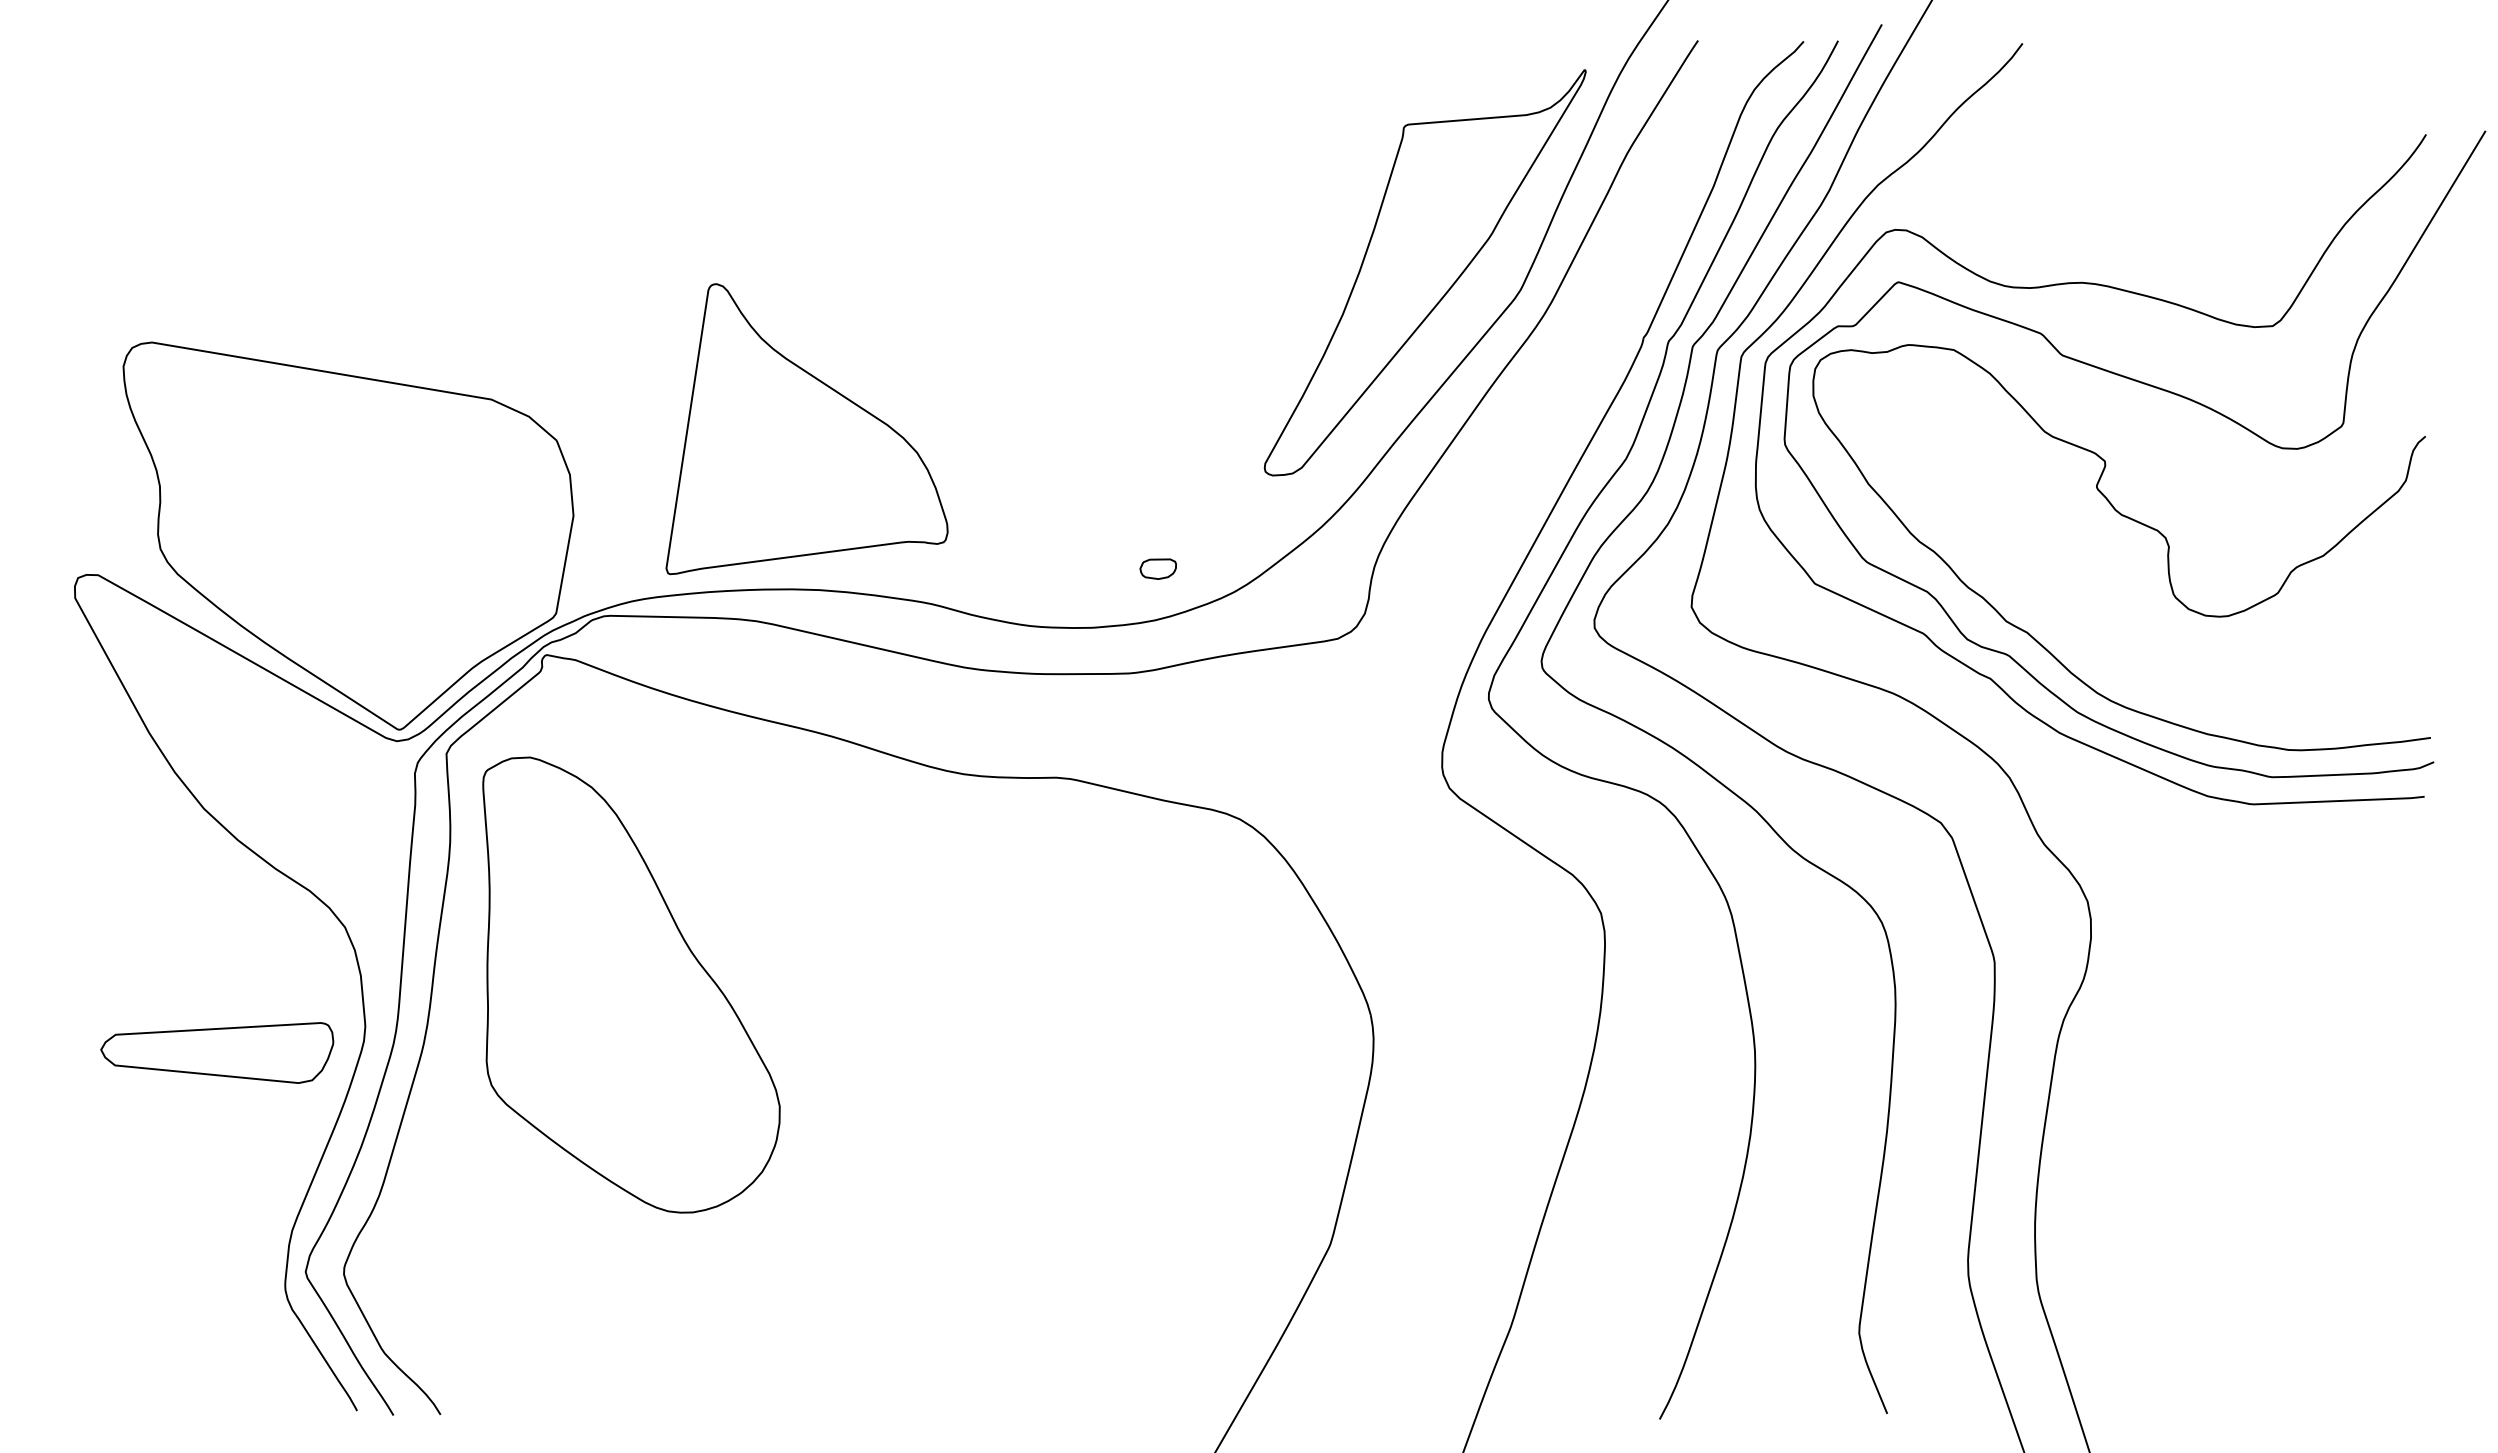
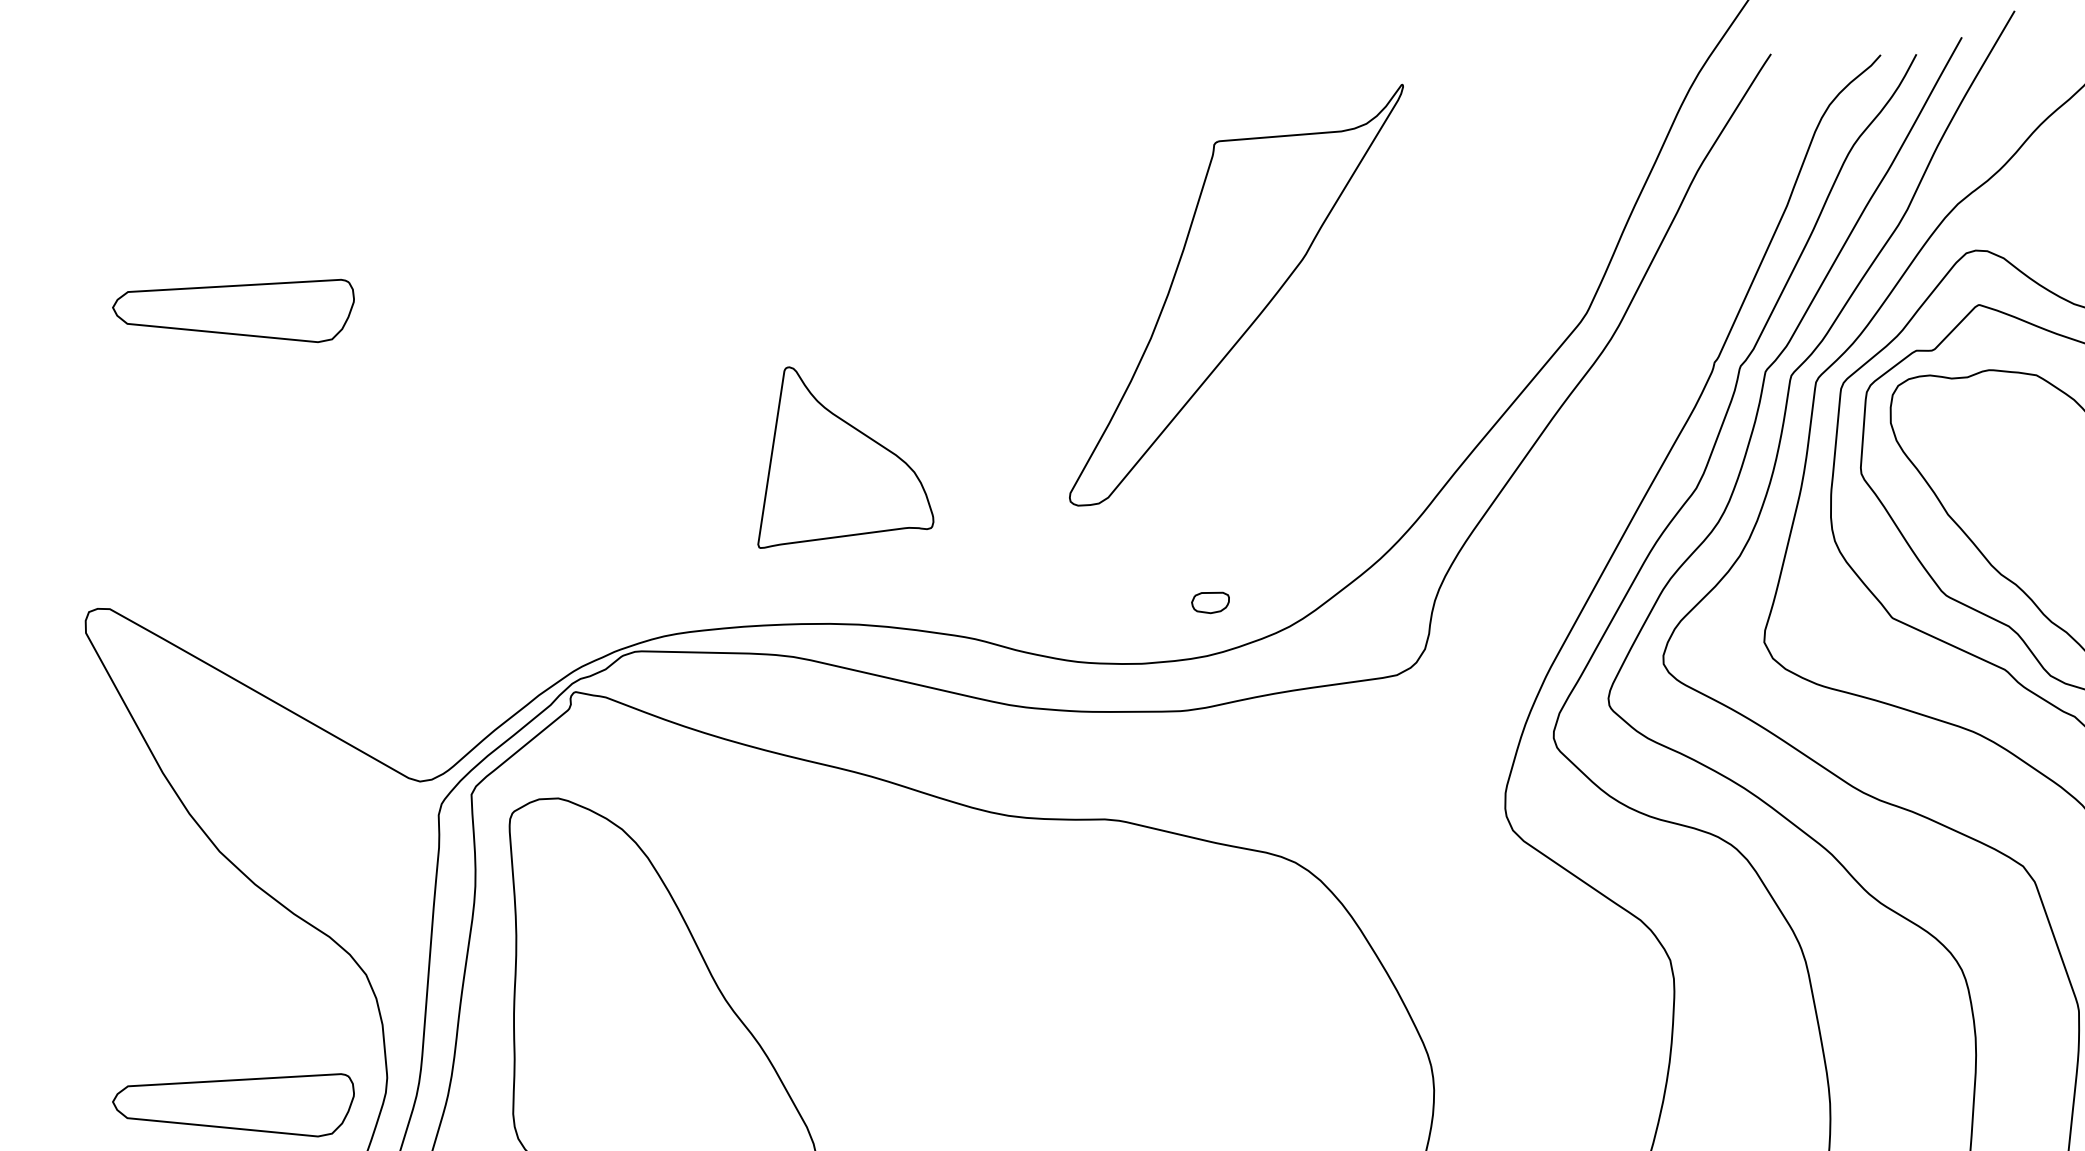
part: (1424, 272) -> (1235, 294), moved
part: (217, 287) -> (233, 310), added
part: (806, 429) -> (845, 457), size x0.6
part: (348, 535) -> (369, 567), removed

